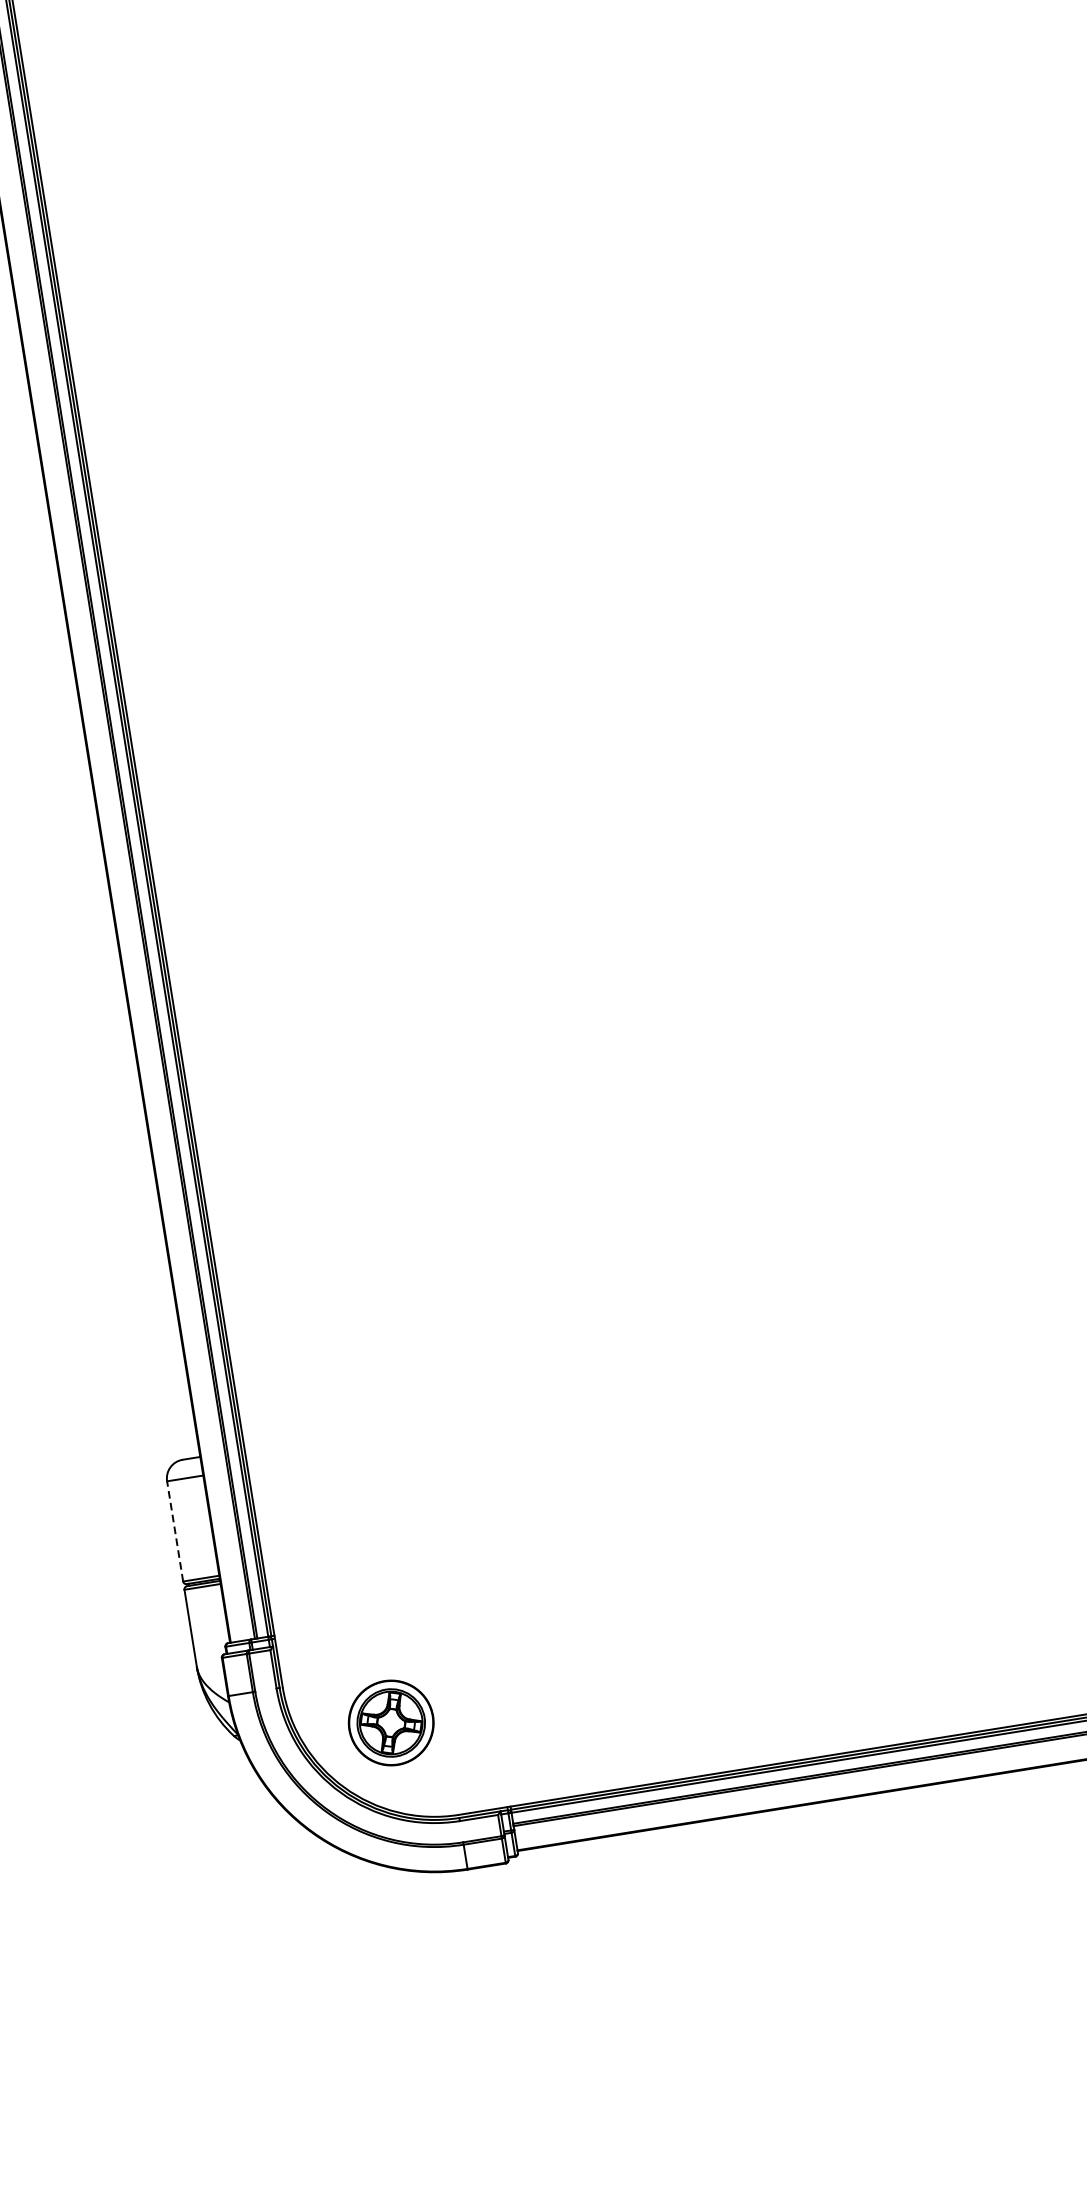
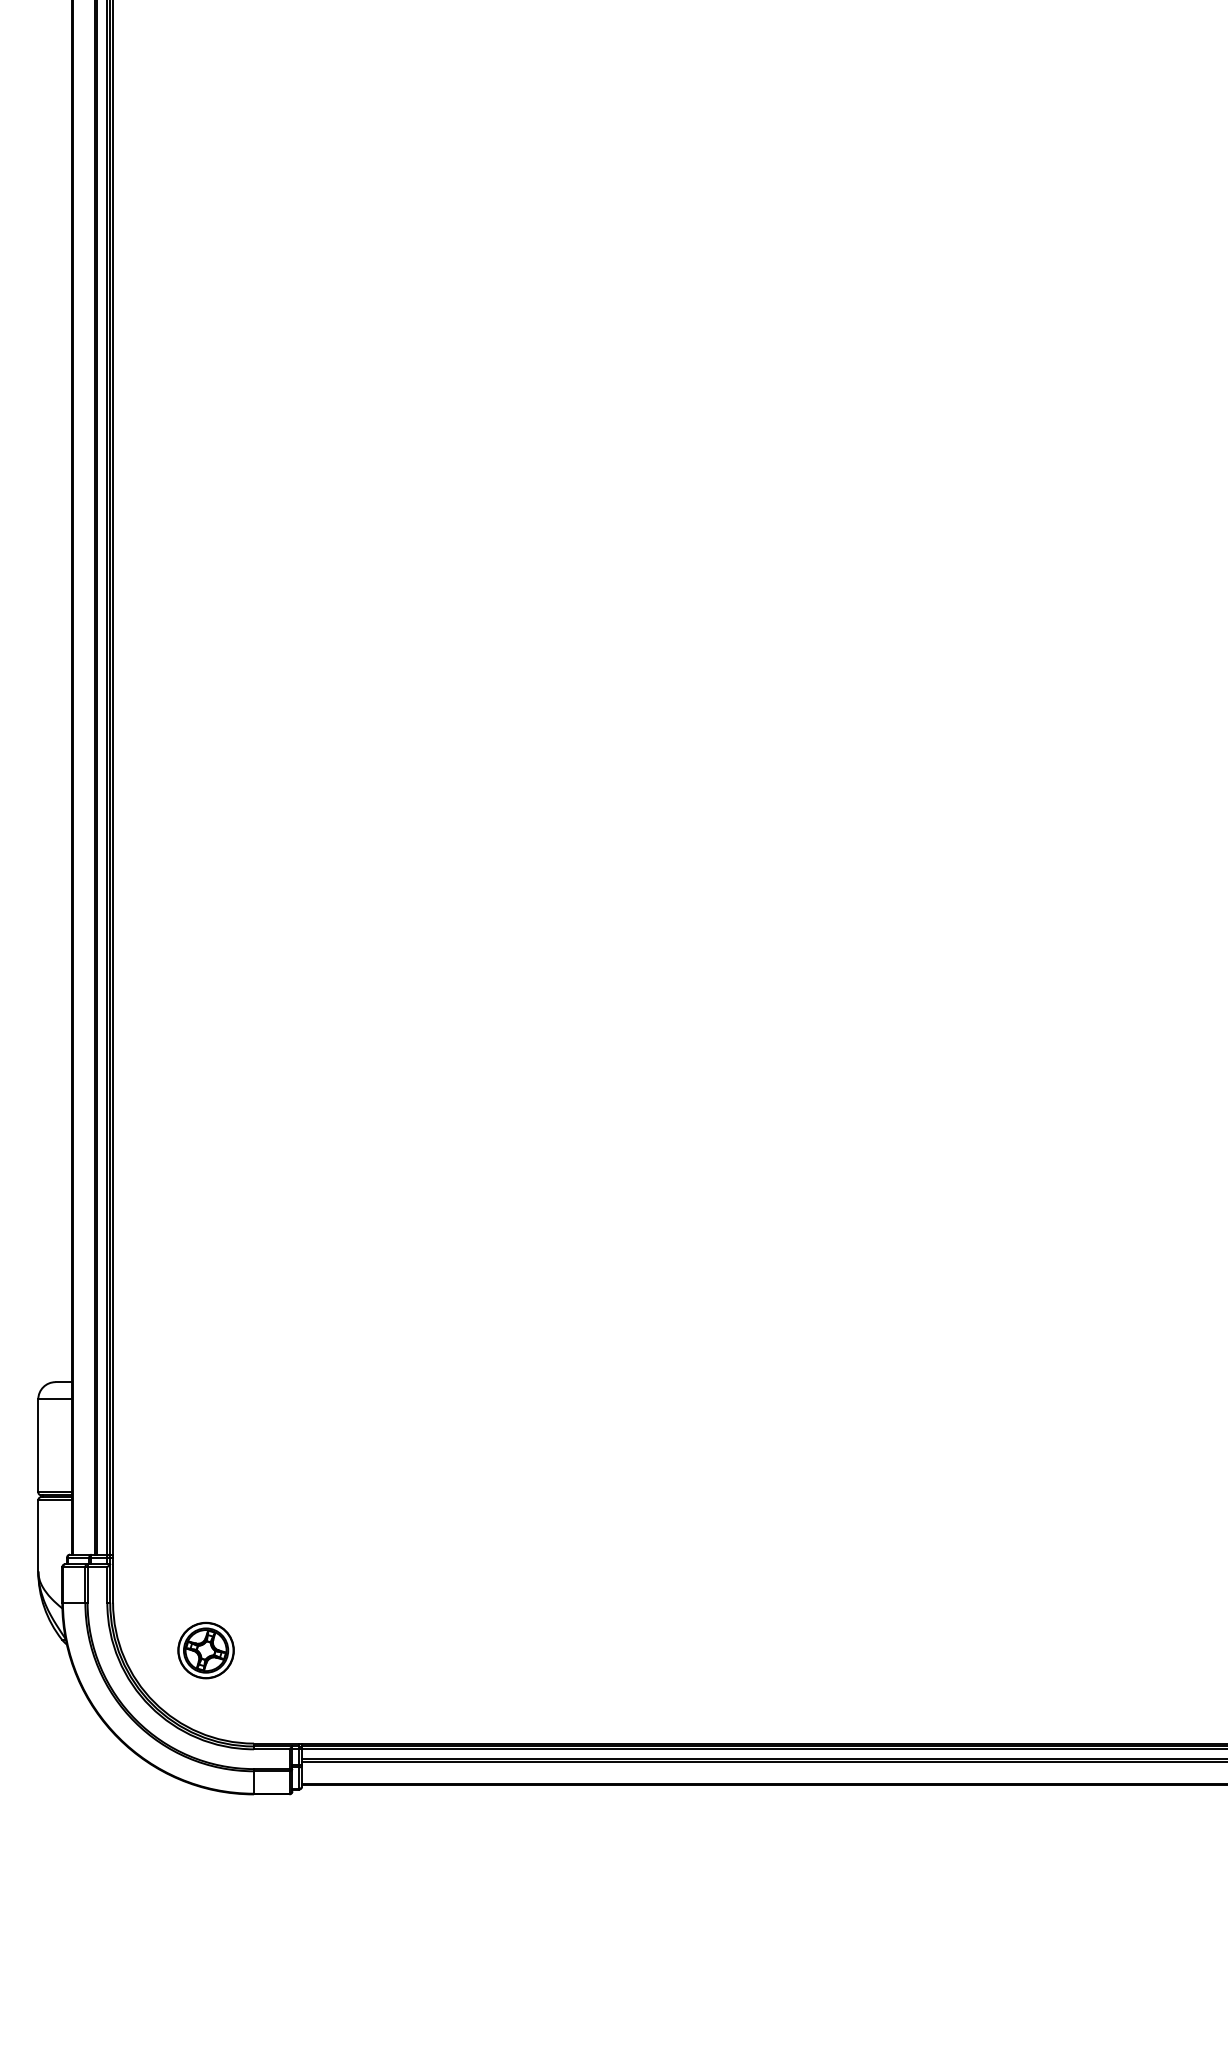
line: (175, 1530) -> (38, 1445), dashed -> solid
part: (390, 1722) -> (205, 1650), size x0.71

